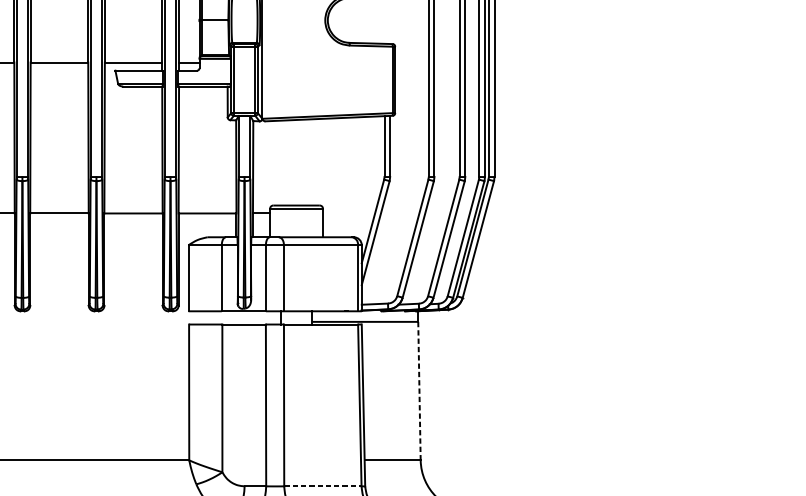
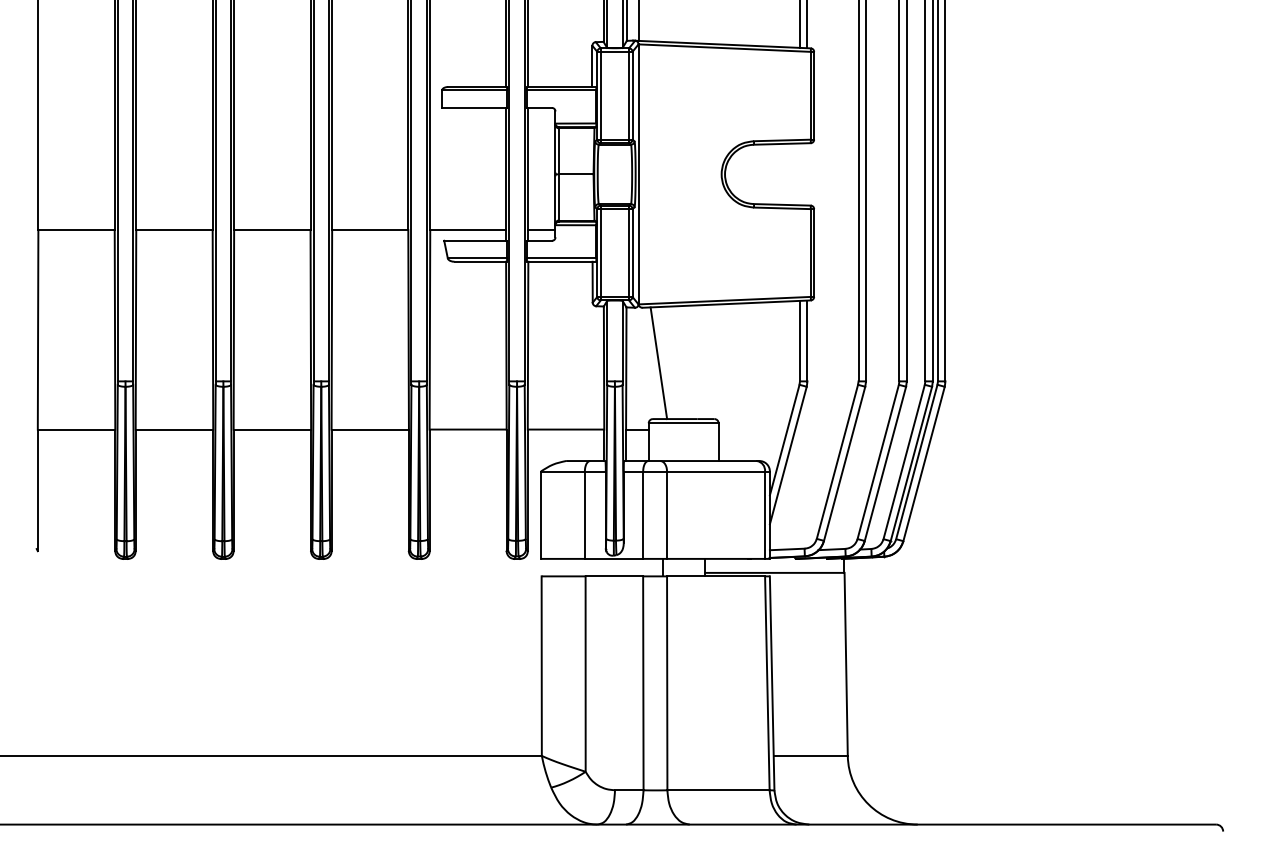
line: (277, 163) -> (658, 363), added
line: (419, 391) -> (846, 664), dashed -> solid
line: (323, 486) -> (719, 790), dashed -> solid

